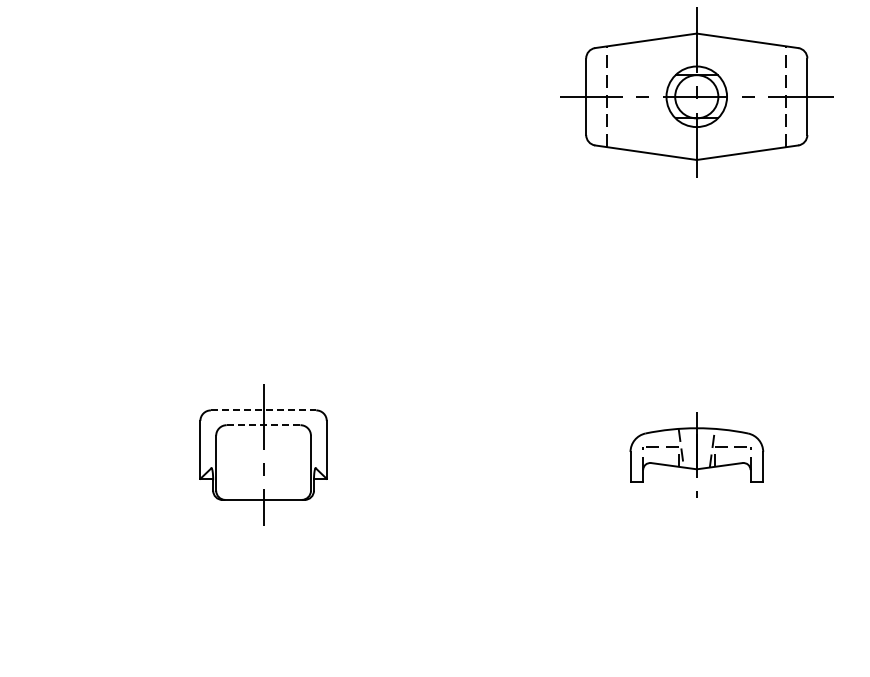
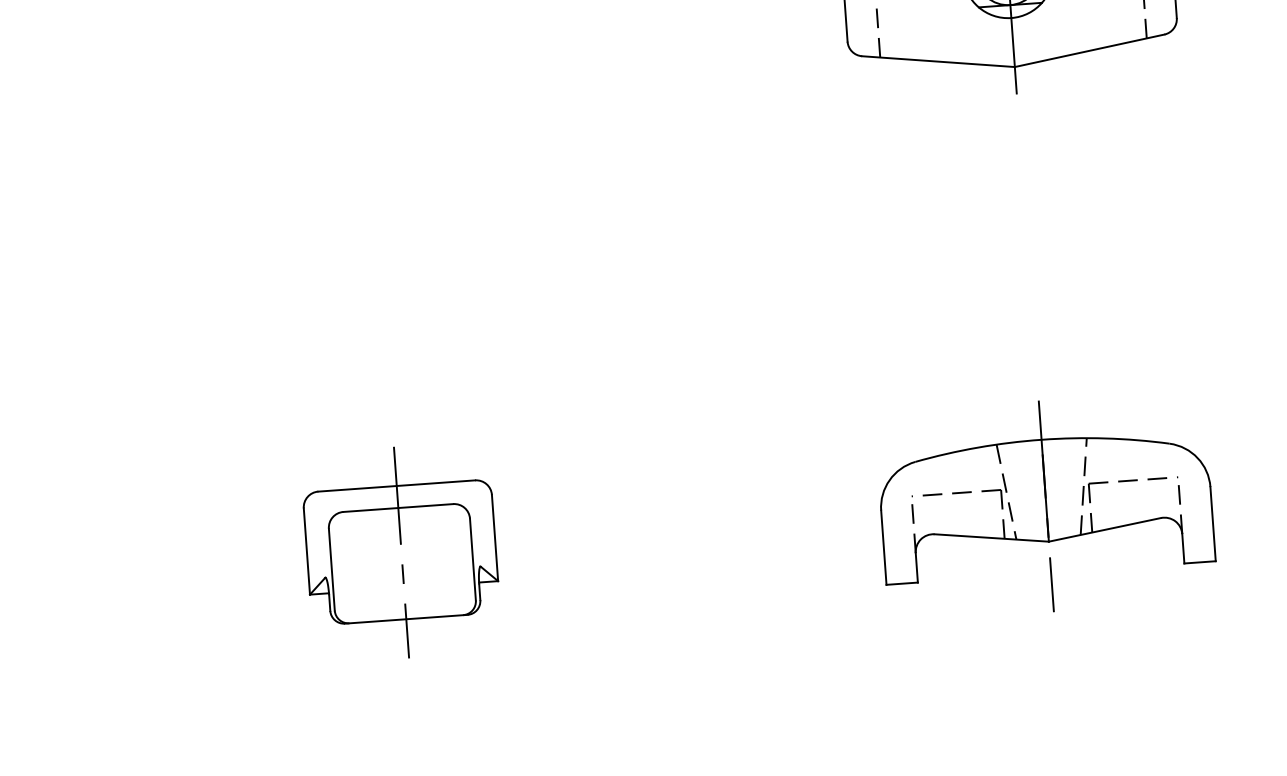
line: (263, 410) -> (396, 486), dashed -> solid
line: (263, 425) -> (398, 508), dashed -> solid
part: (696, 454) -> (1045, 505), size x1.67

